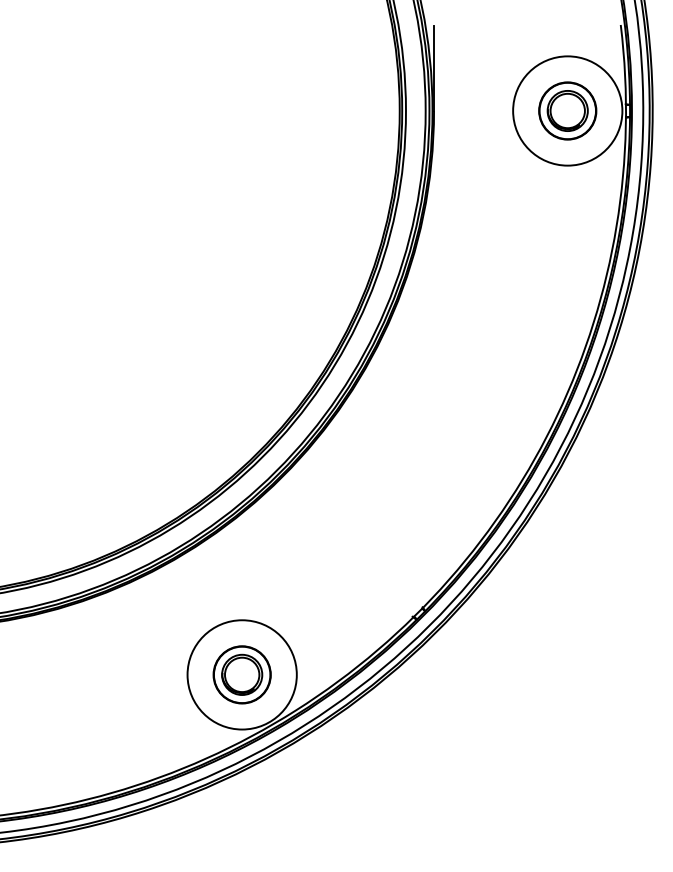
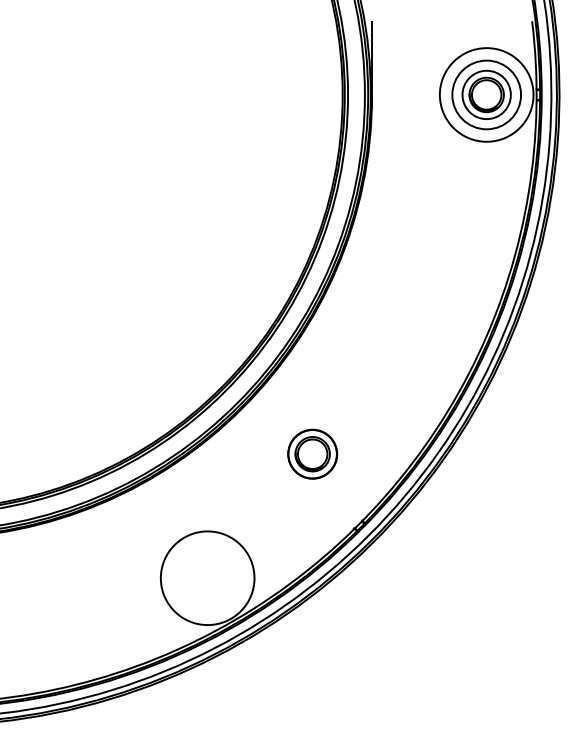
circle: (567, 110) -> (486, 94), size x1.4
part: (241, 674) -> (312, 453), moved

